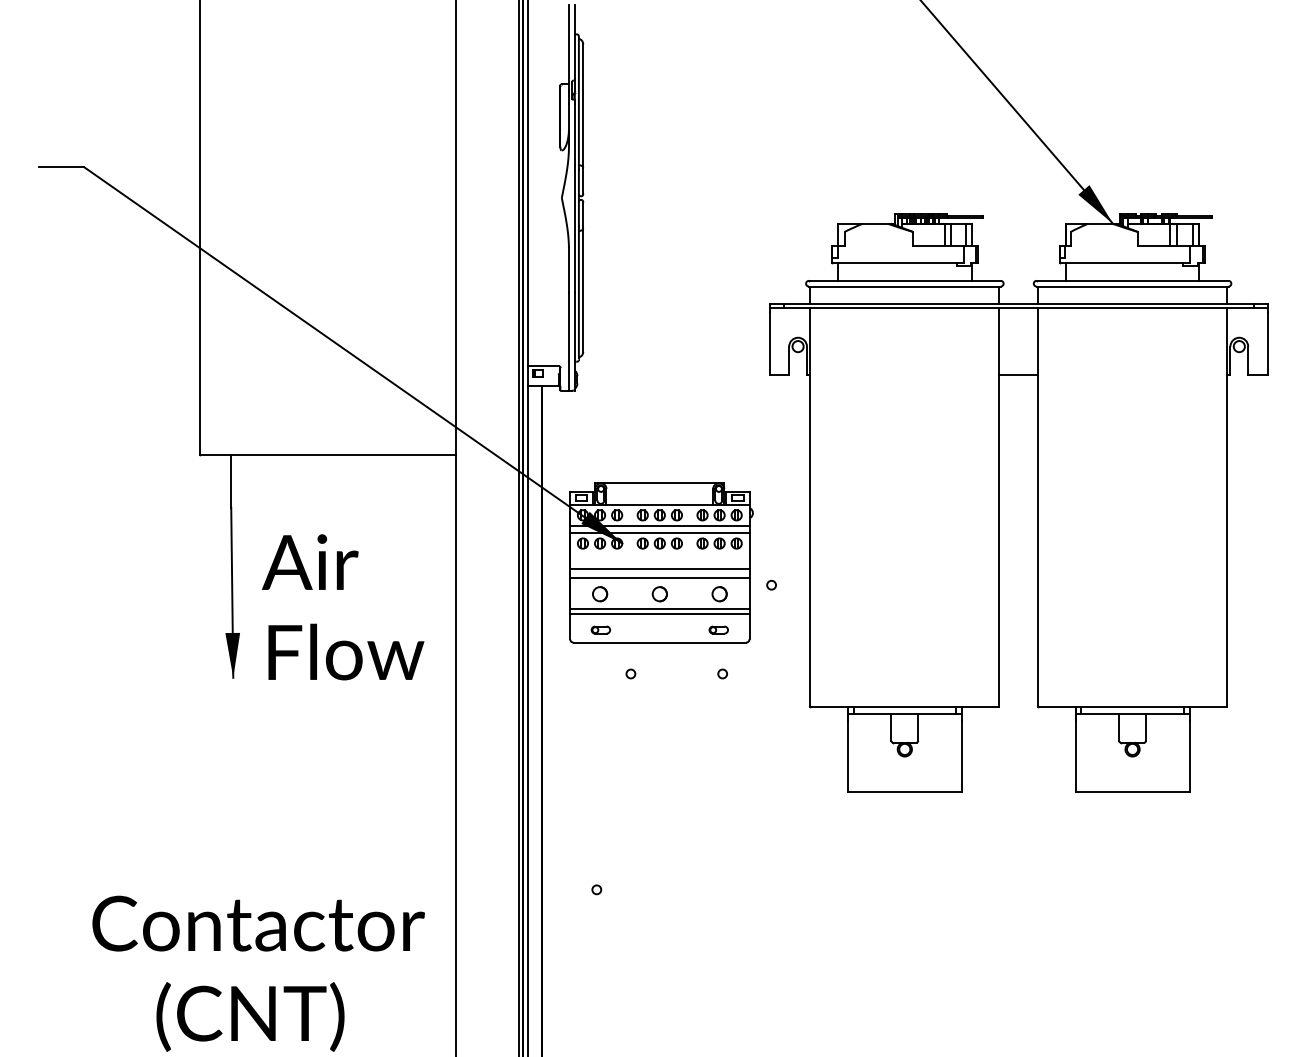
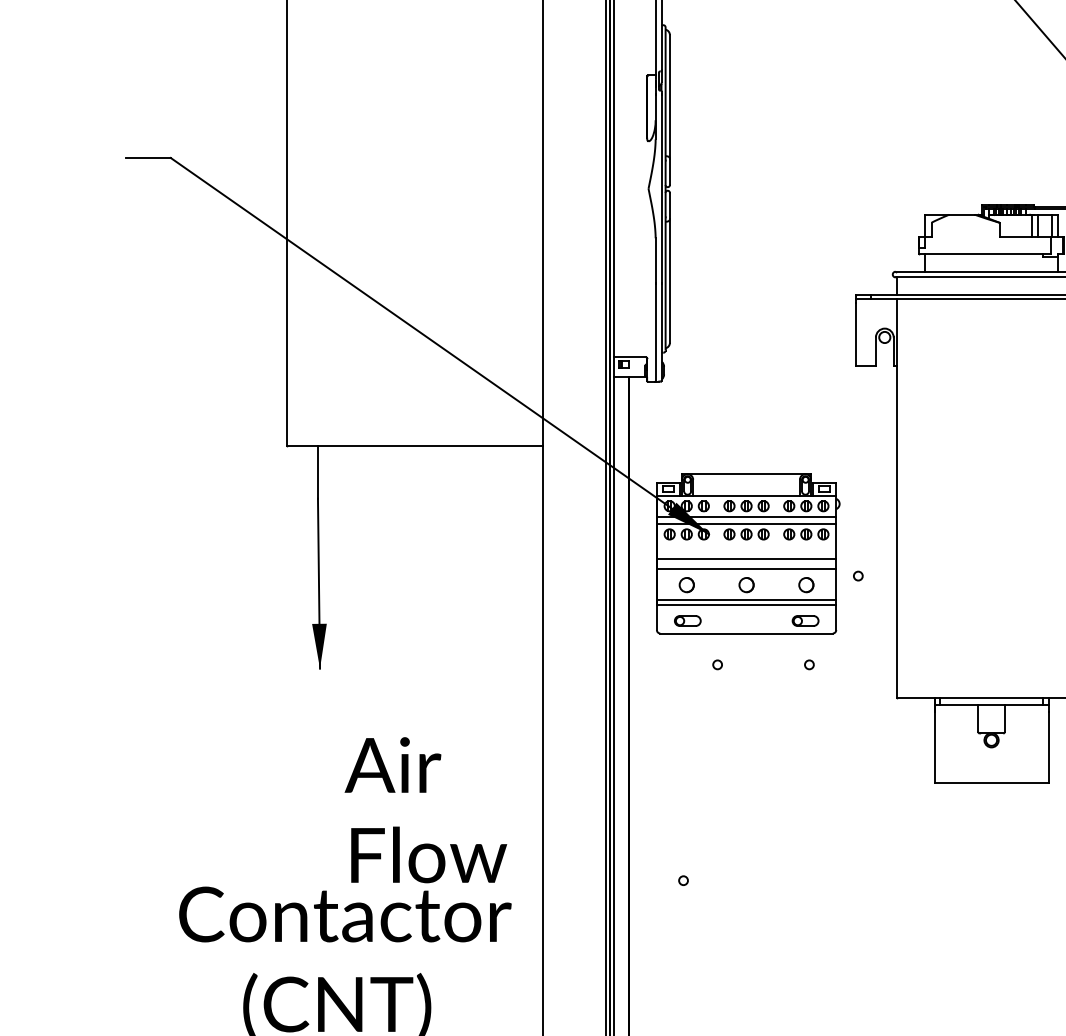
text: (343, 607) -> (426, 810), moved
part: (600, 629) -> (687, 620), size x1.4
part: (718, 629) -> (805, 620), size x1.4

